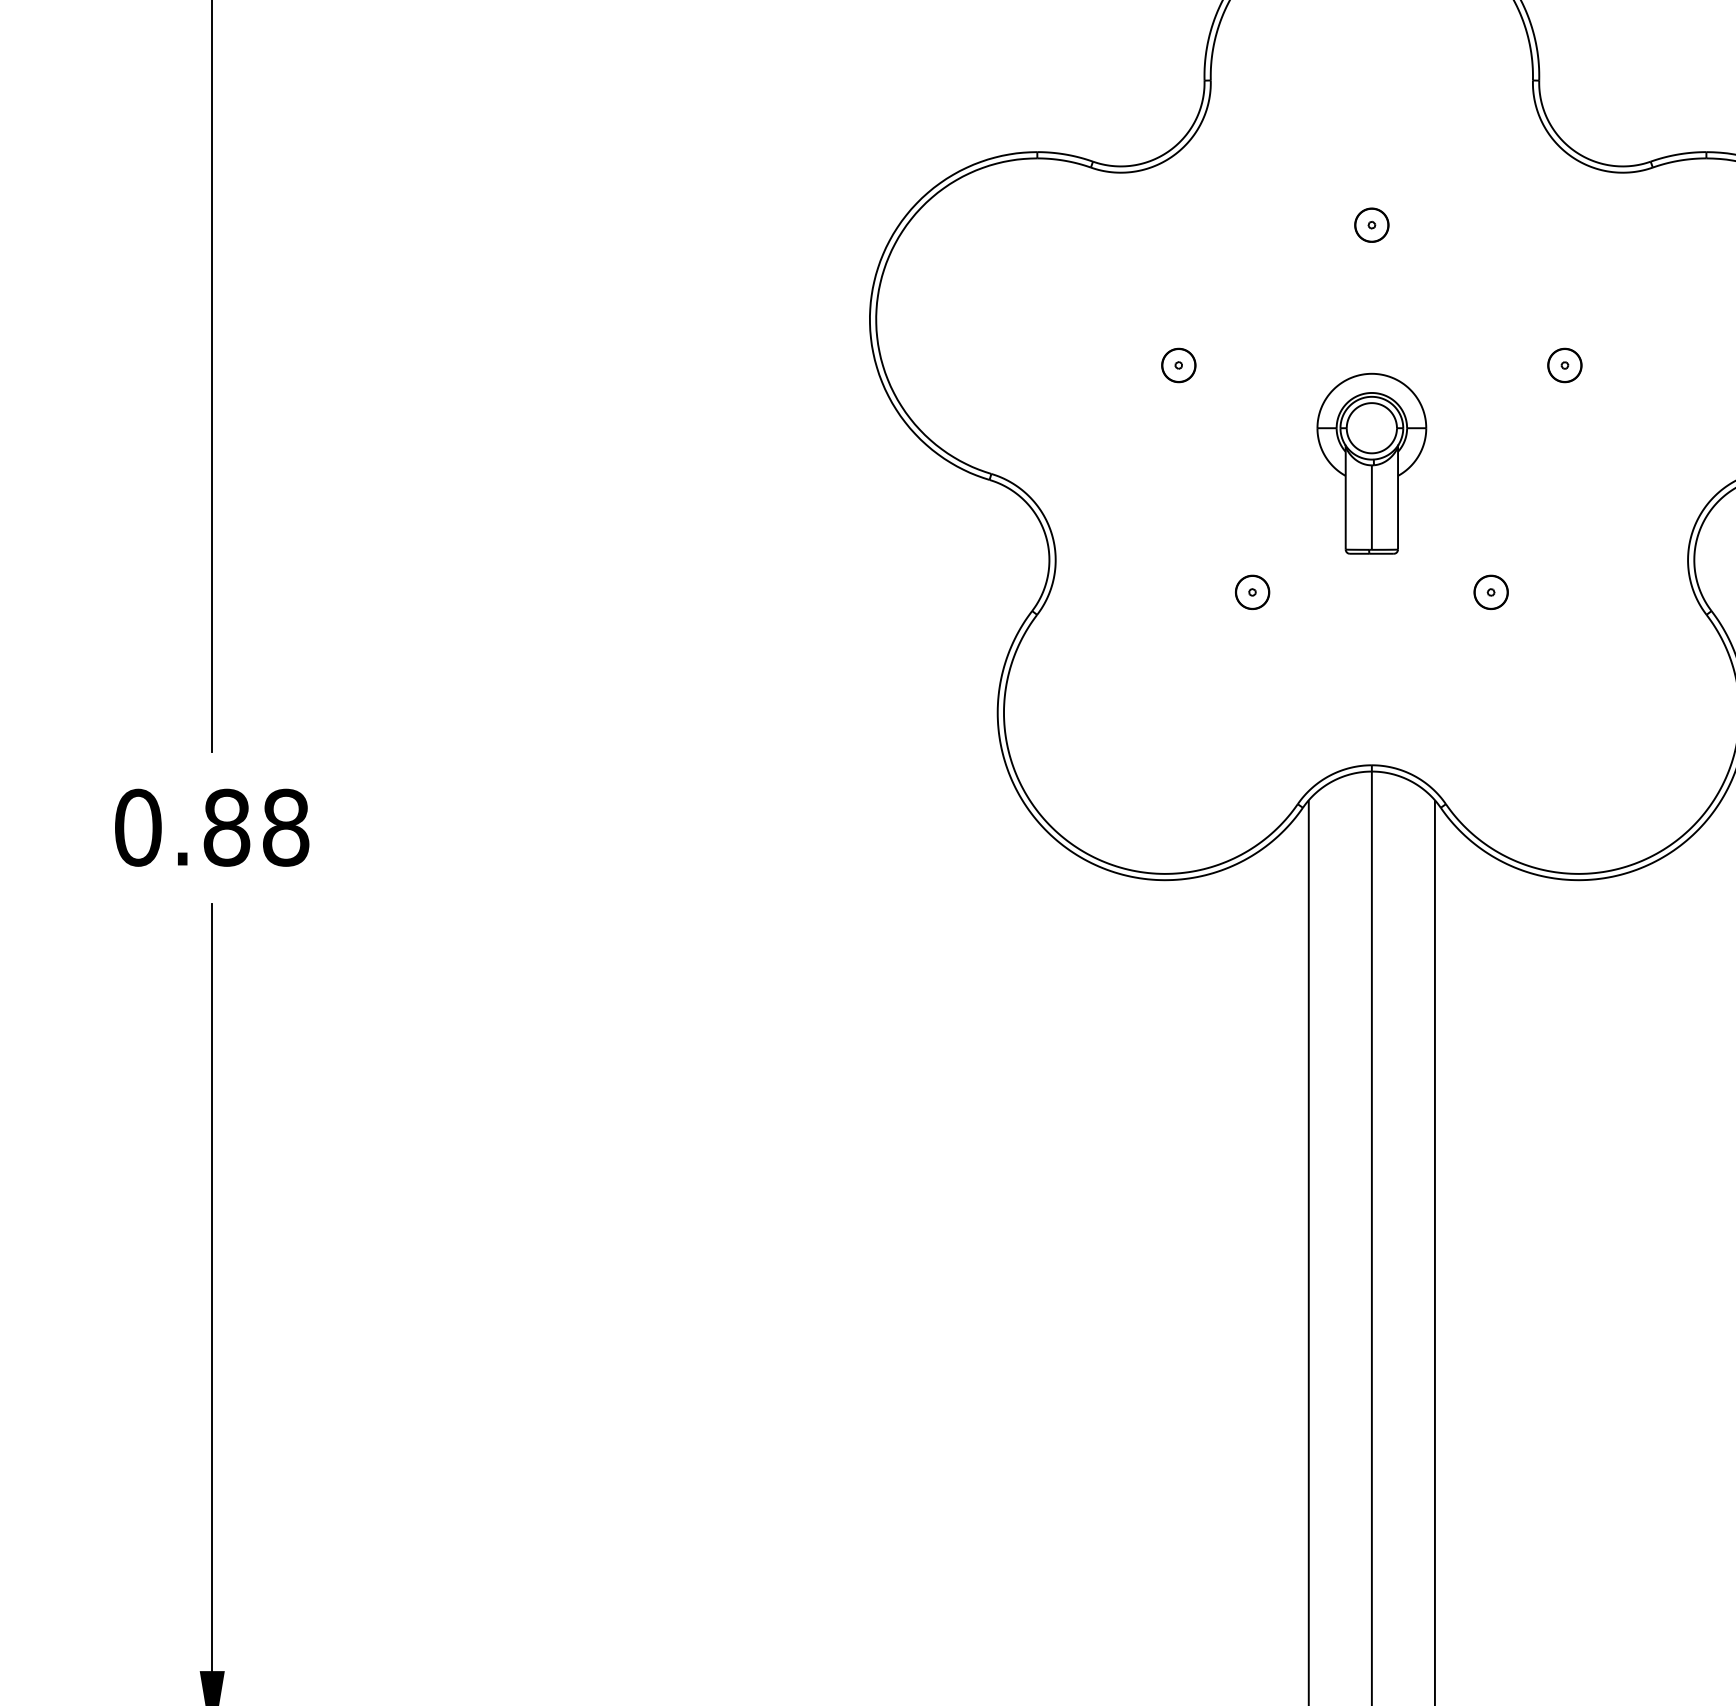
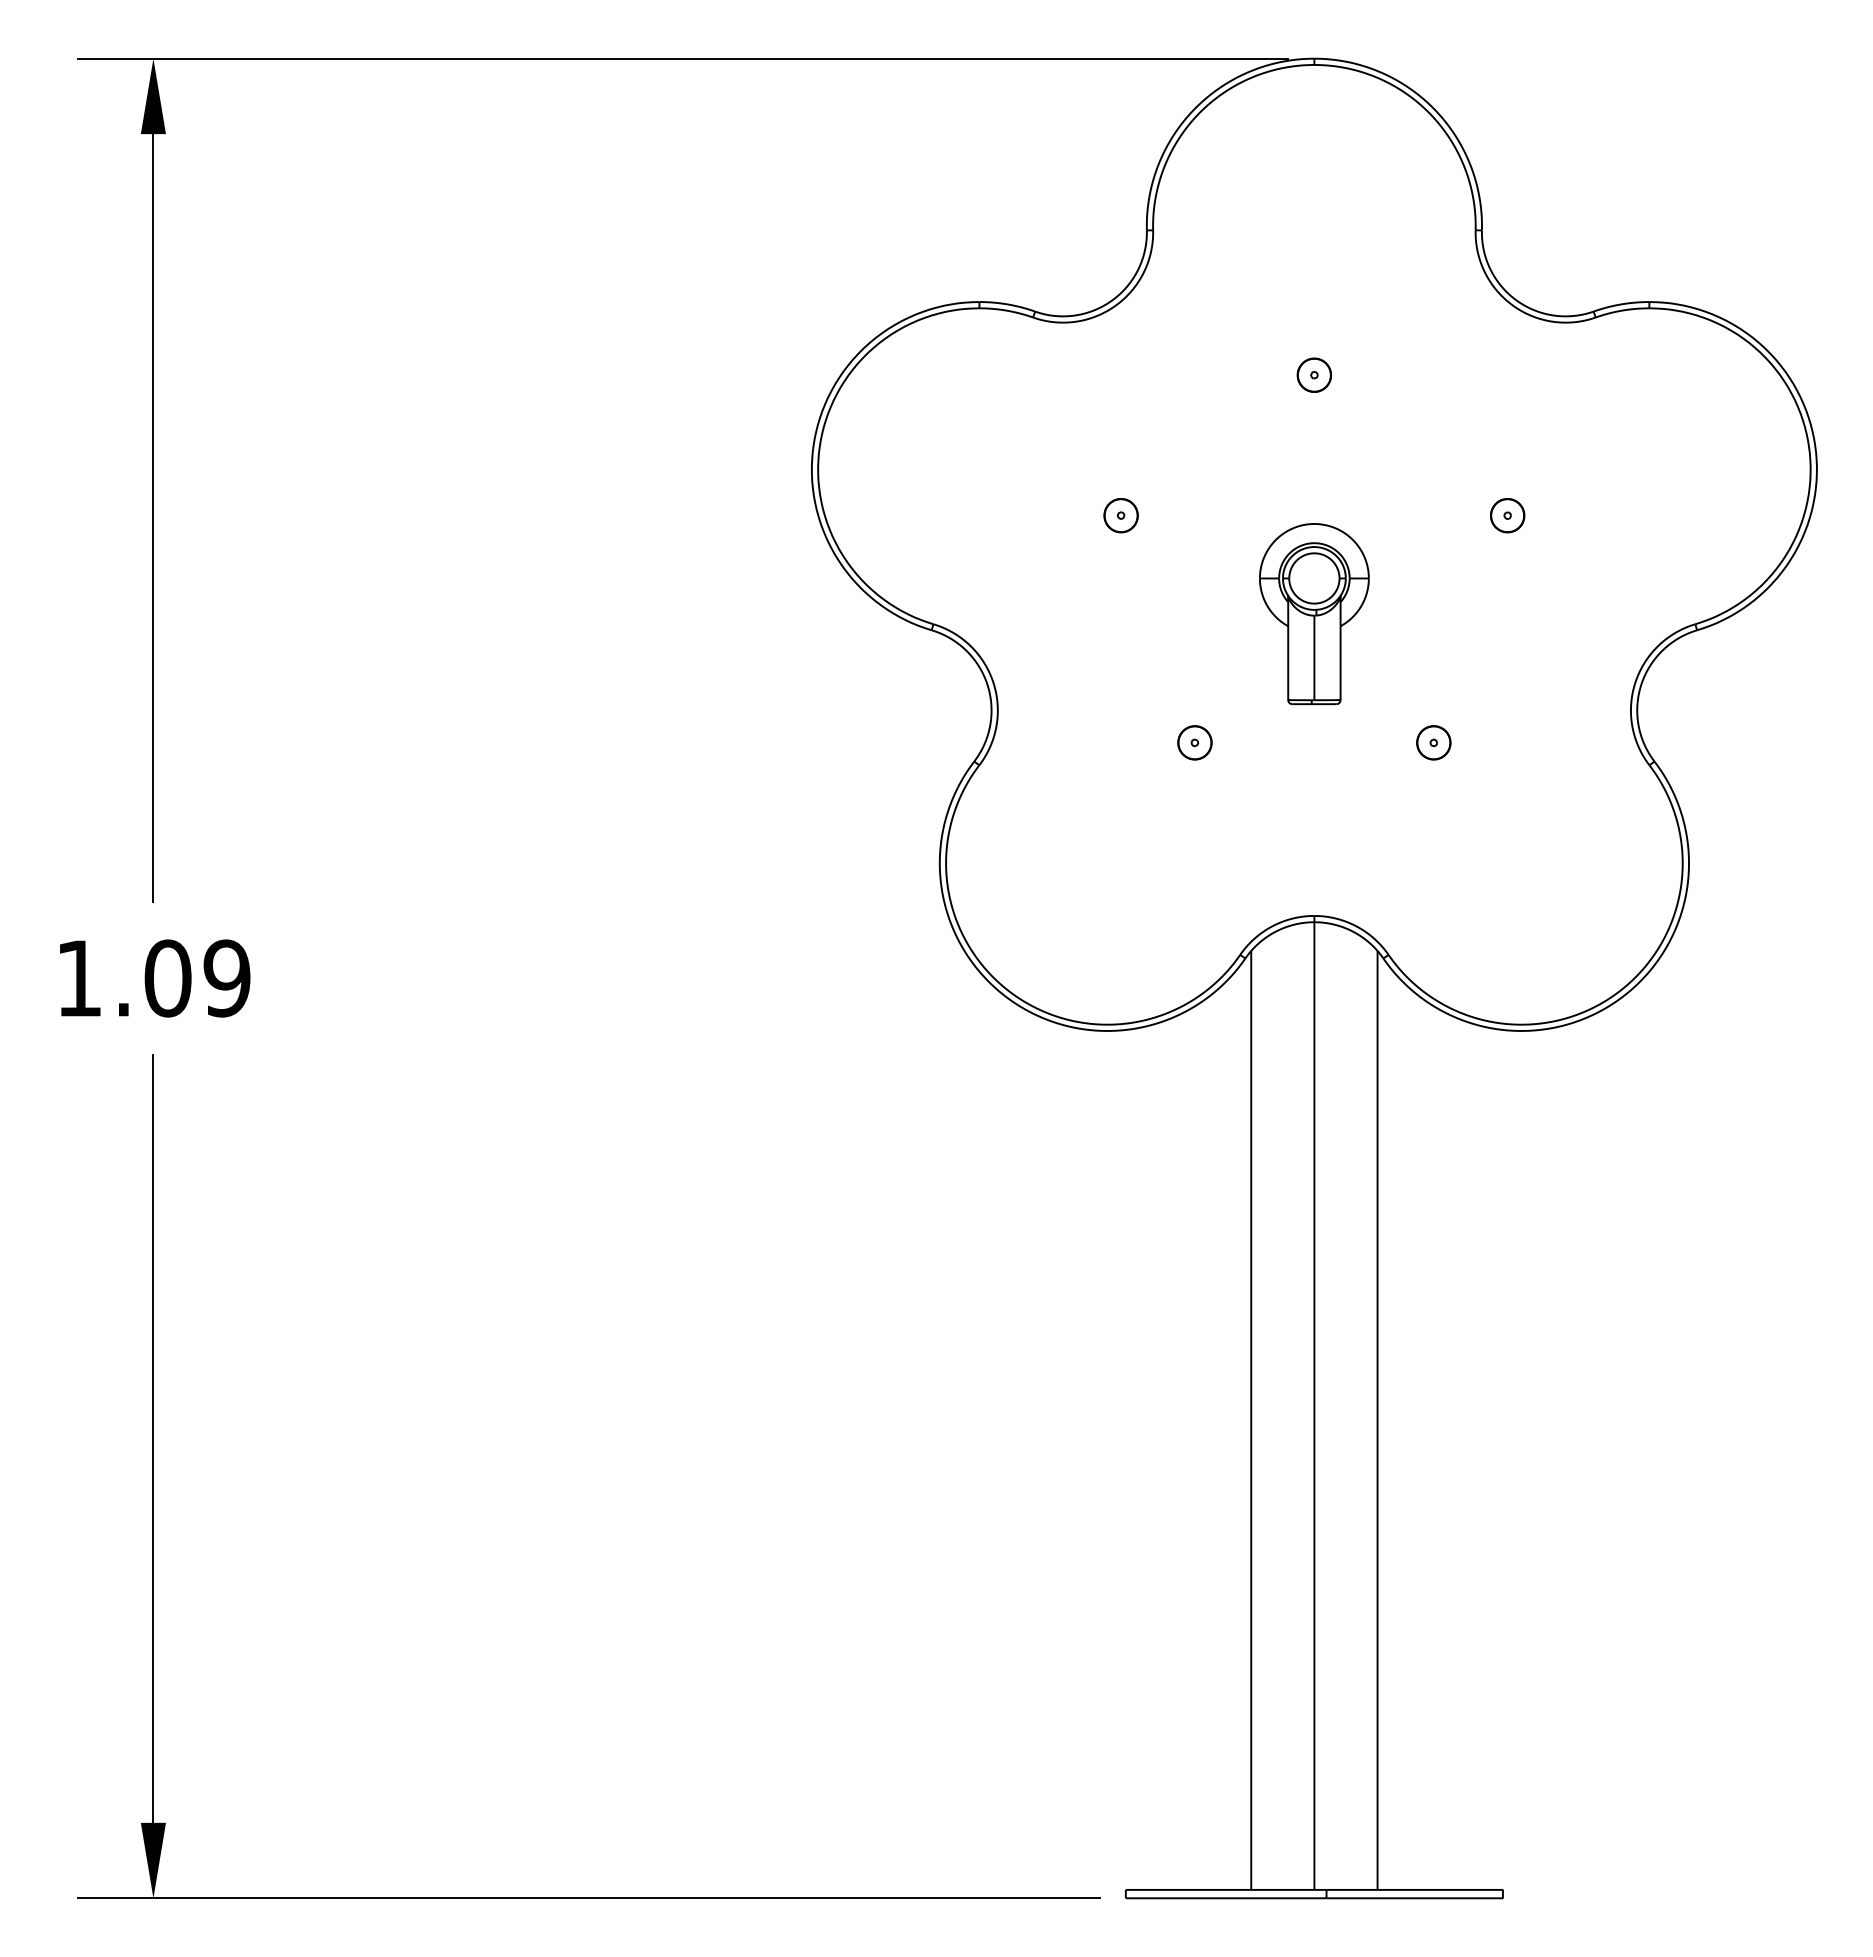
text: (212, 827) -> (153, 978), 0.88 -> 1.09

